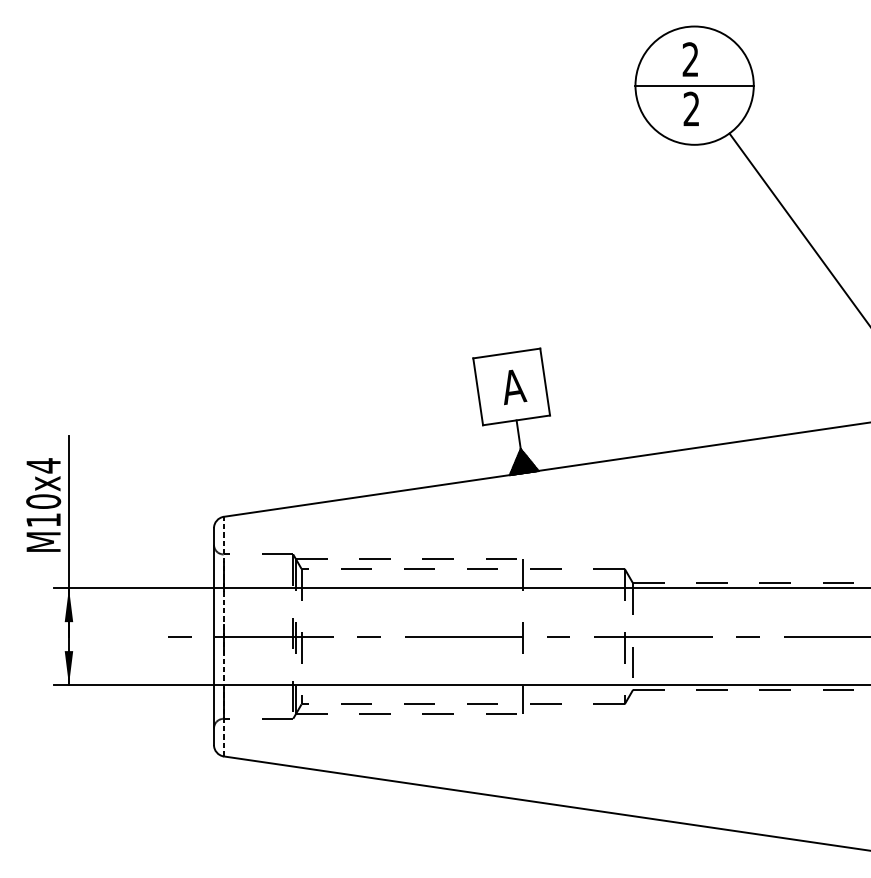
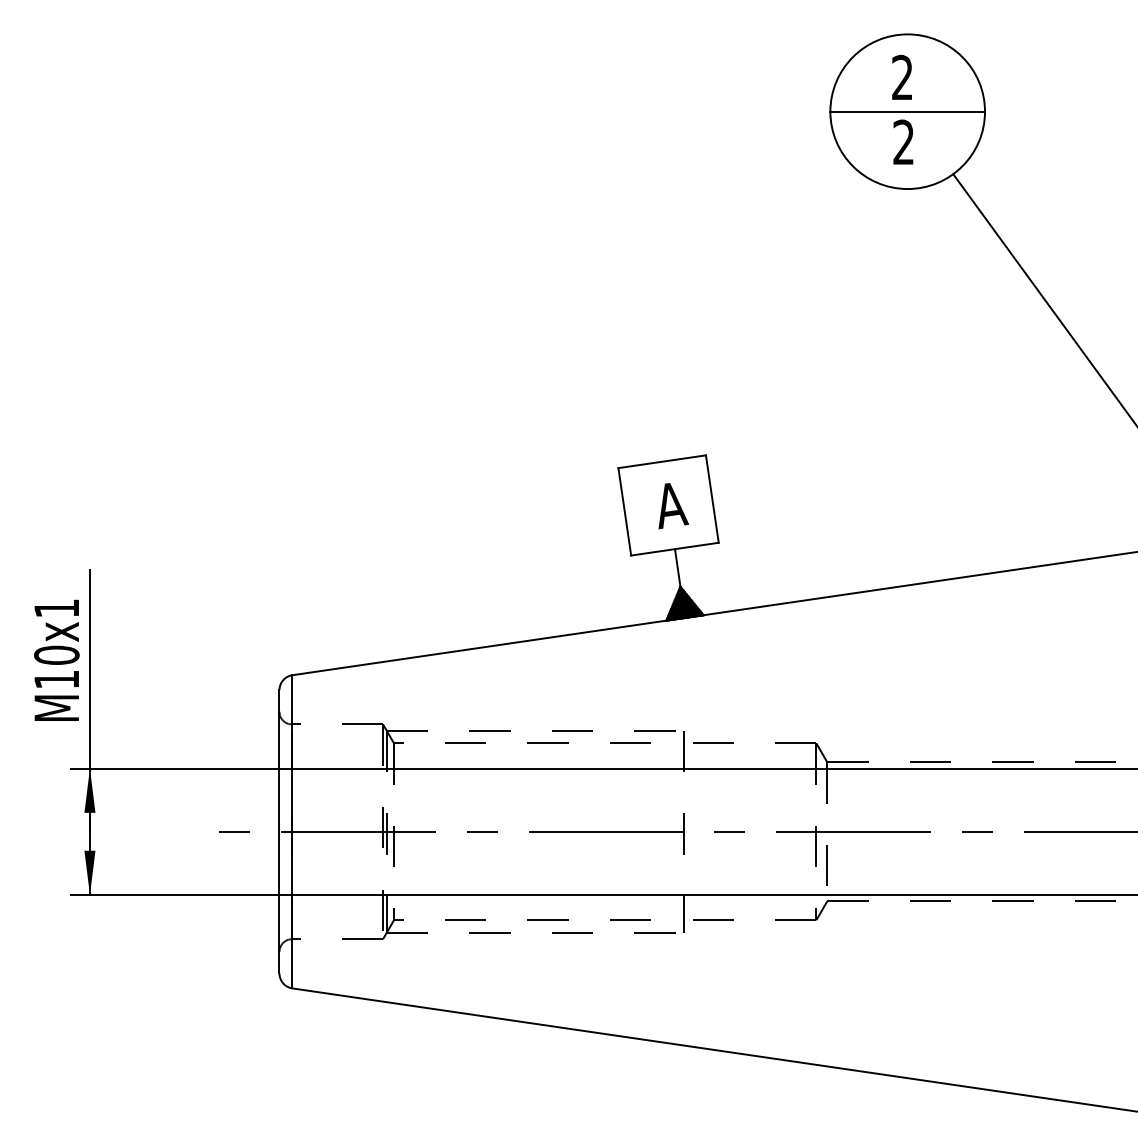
text: (43, 465) -> (56, 608), M10x4 -> M10x1
line: (223, 636) -> (292, 831), dashed -> solid

